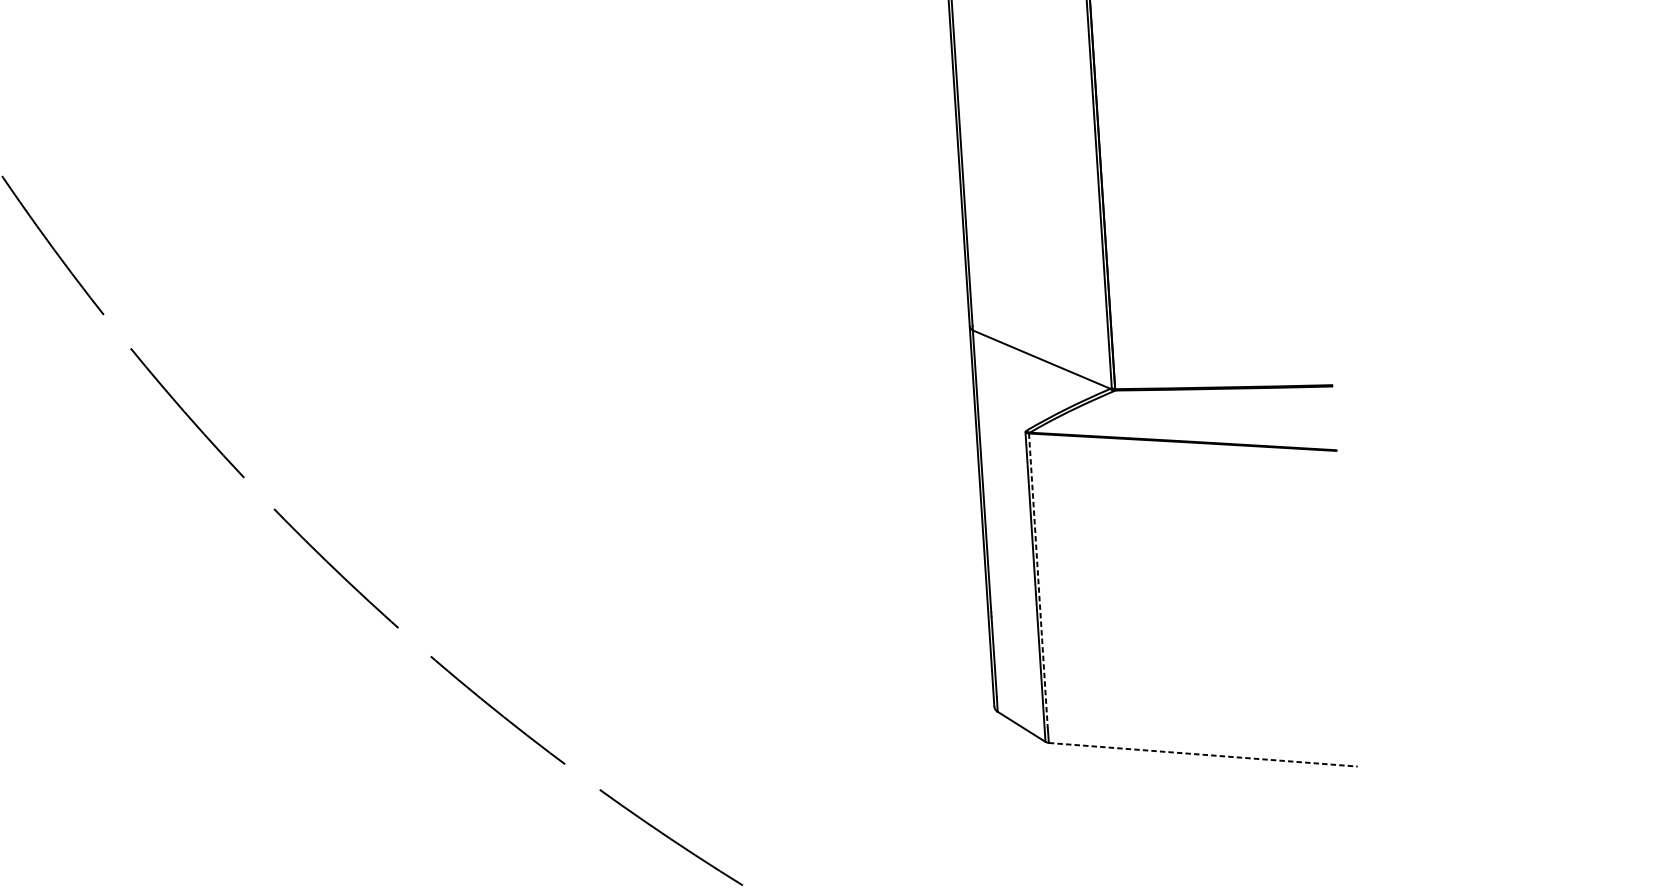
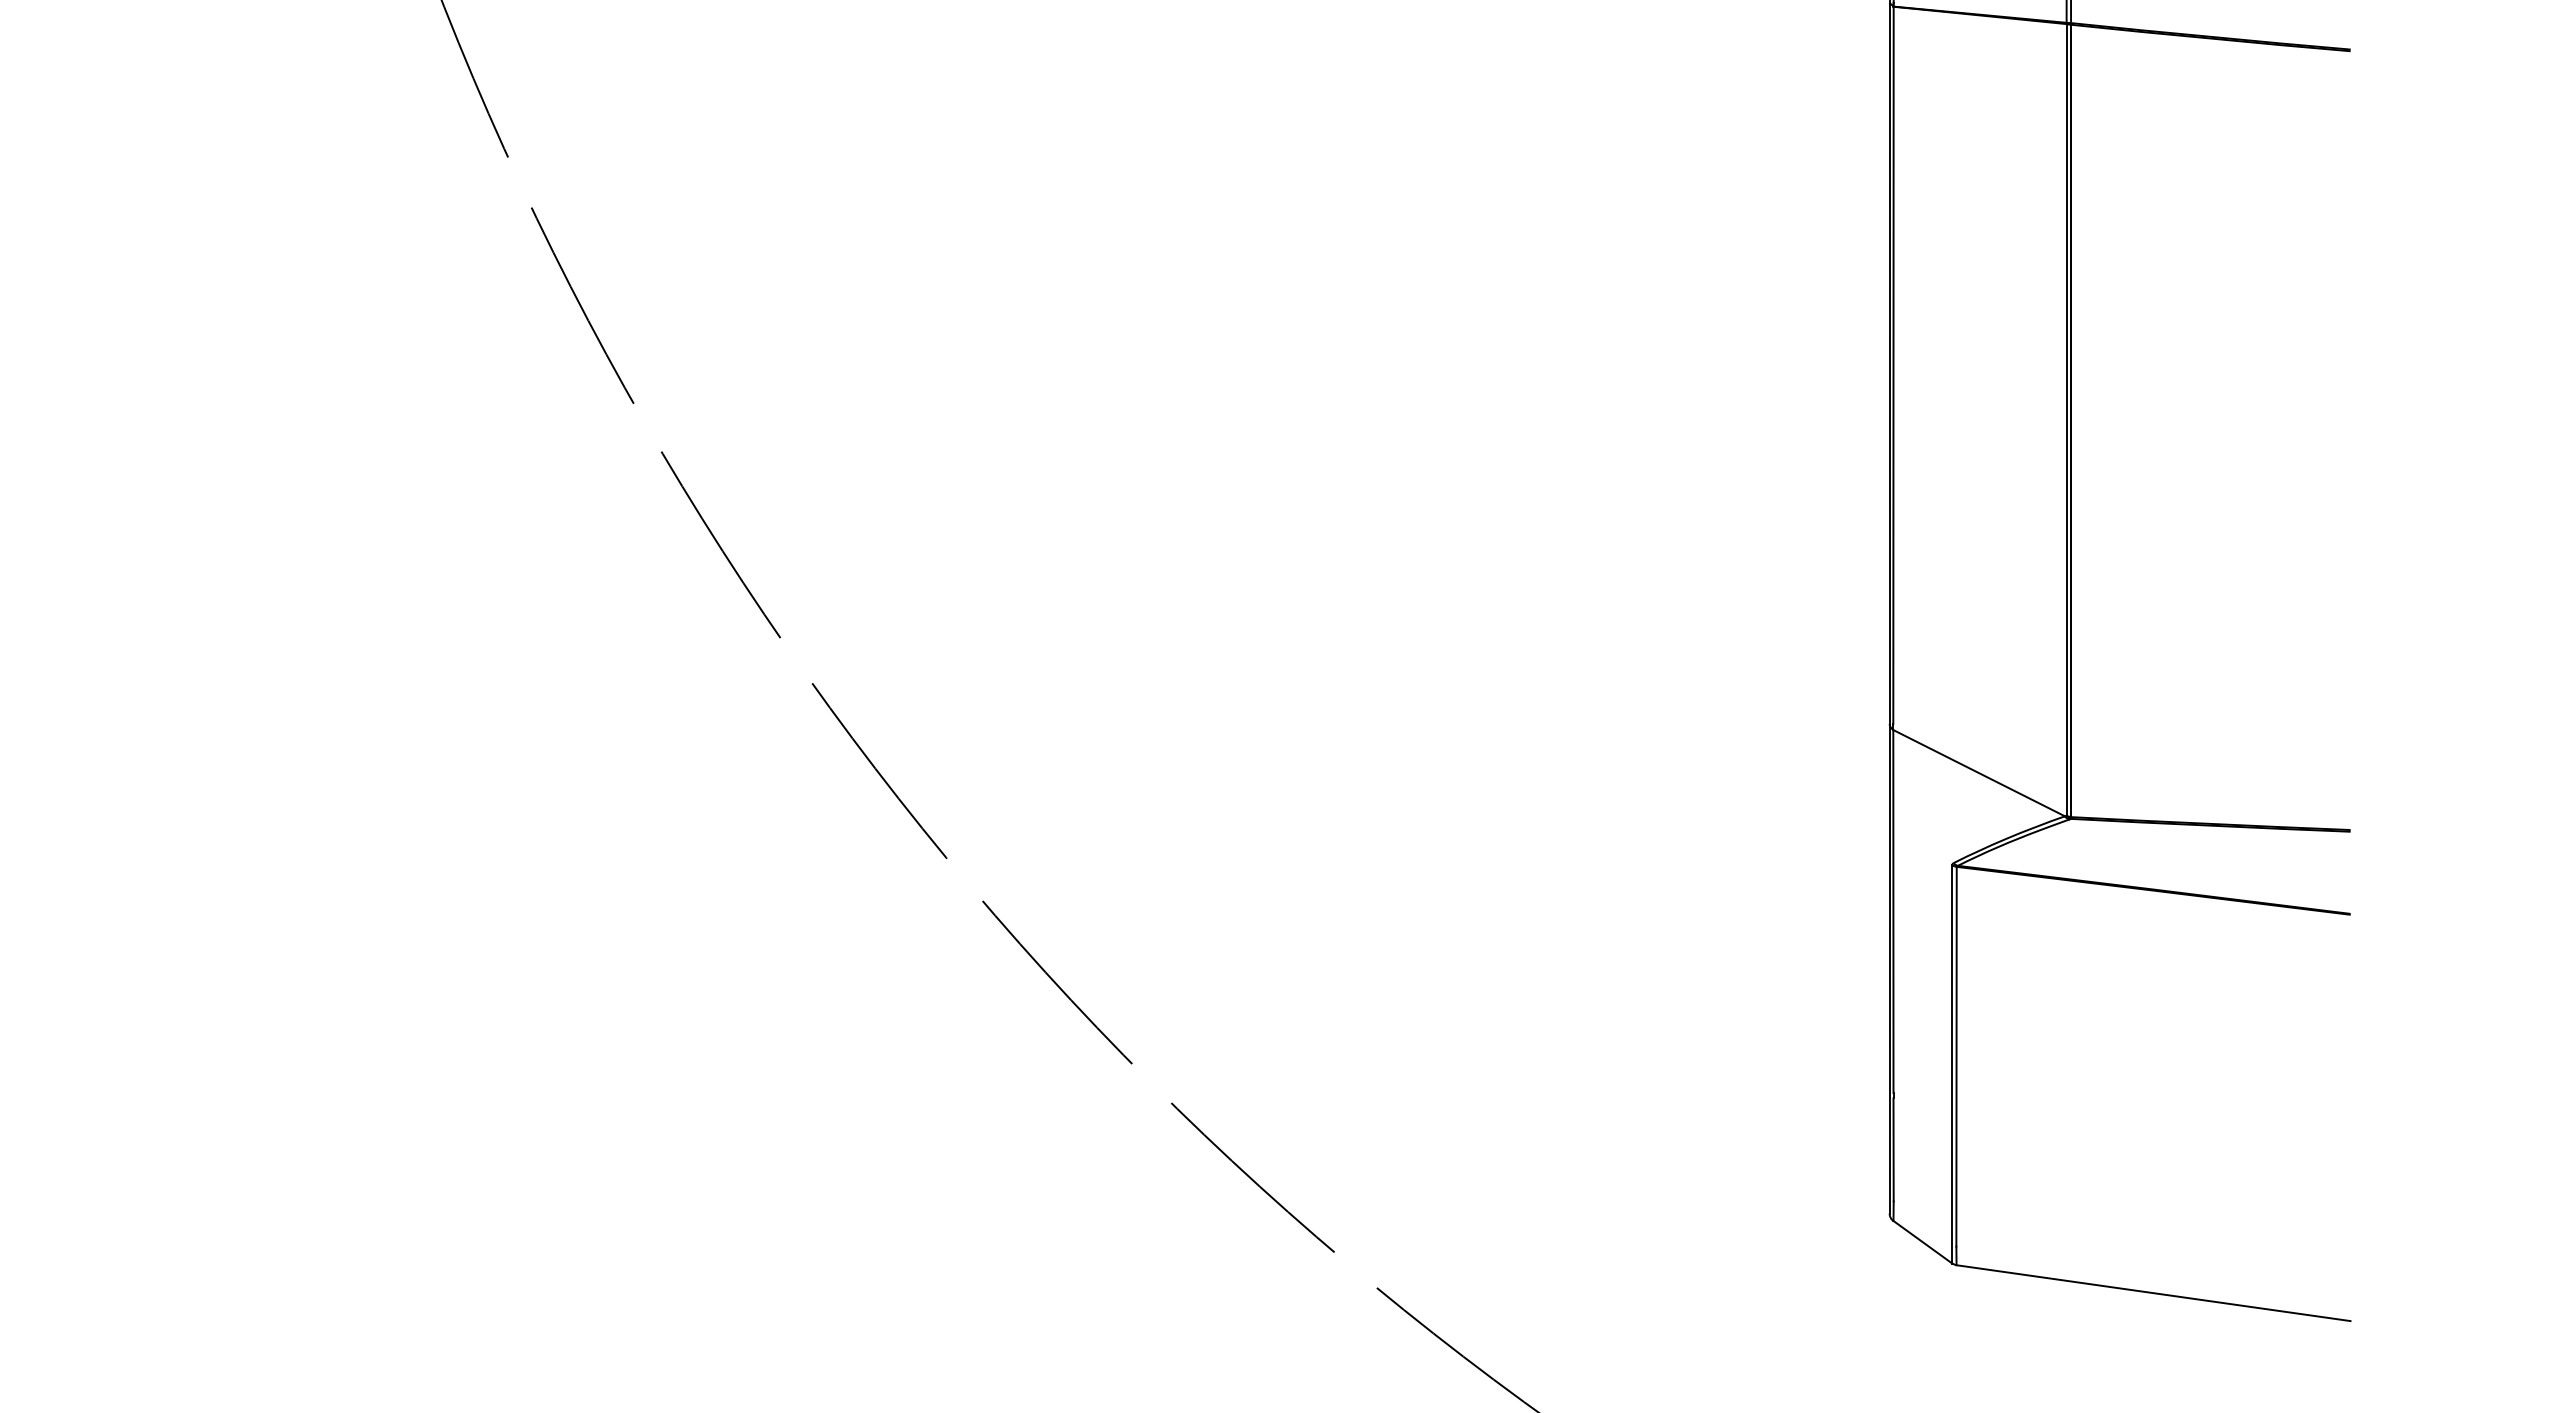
line: (1038, 580) -> (1956, 1056), dashed -> solid
line: (1203, 755) -> (2153, 1293), dashed -> solid

